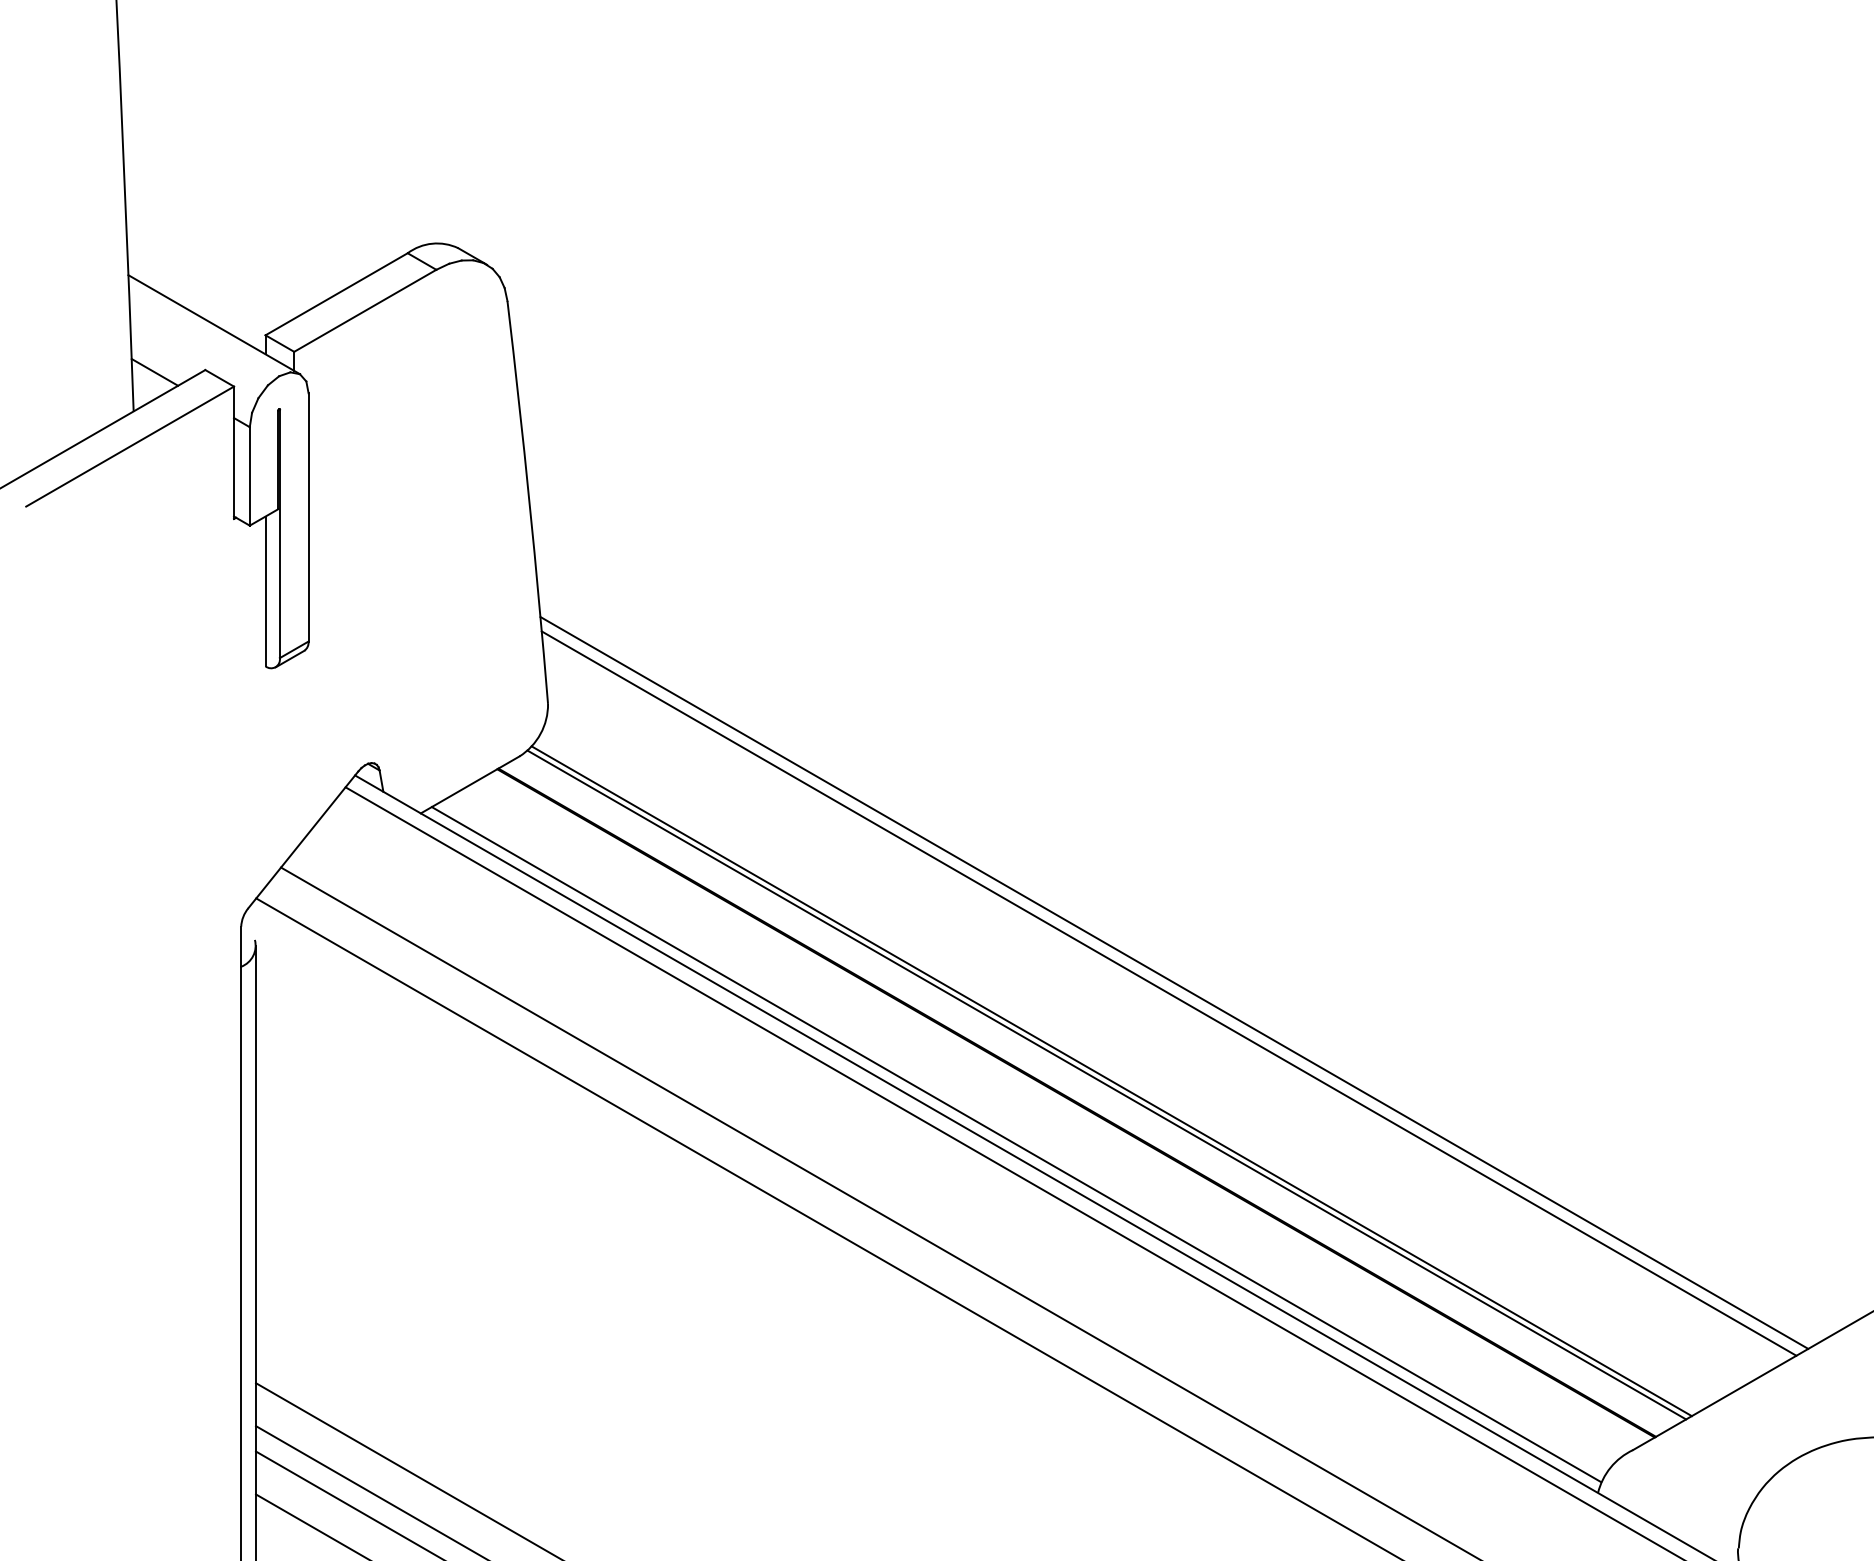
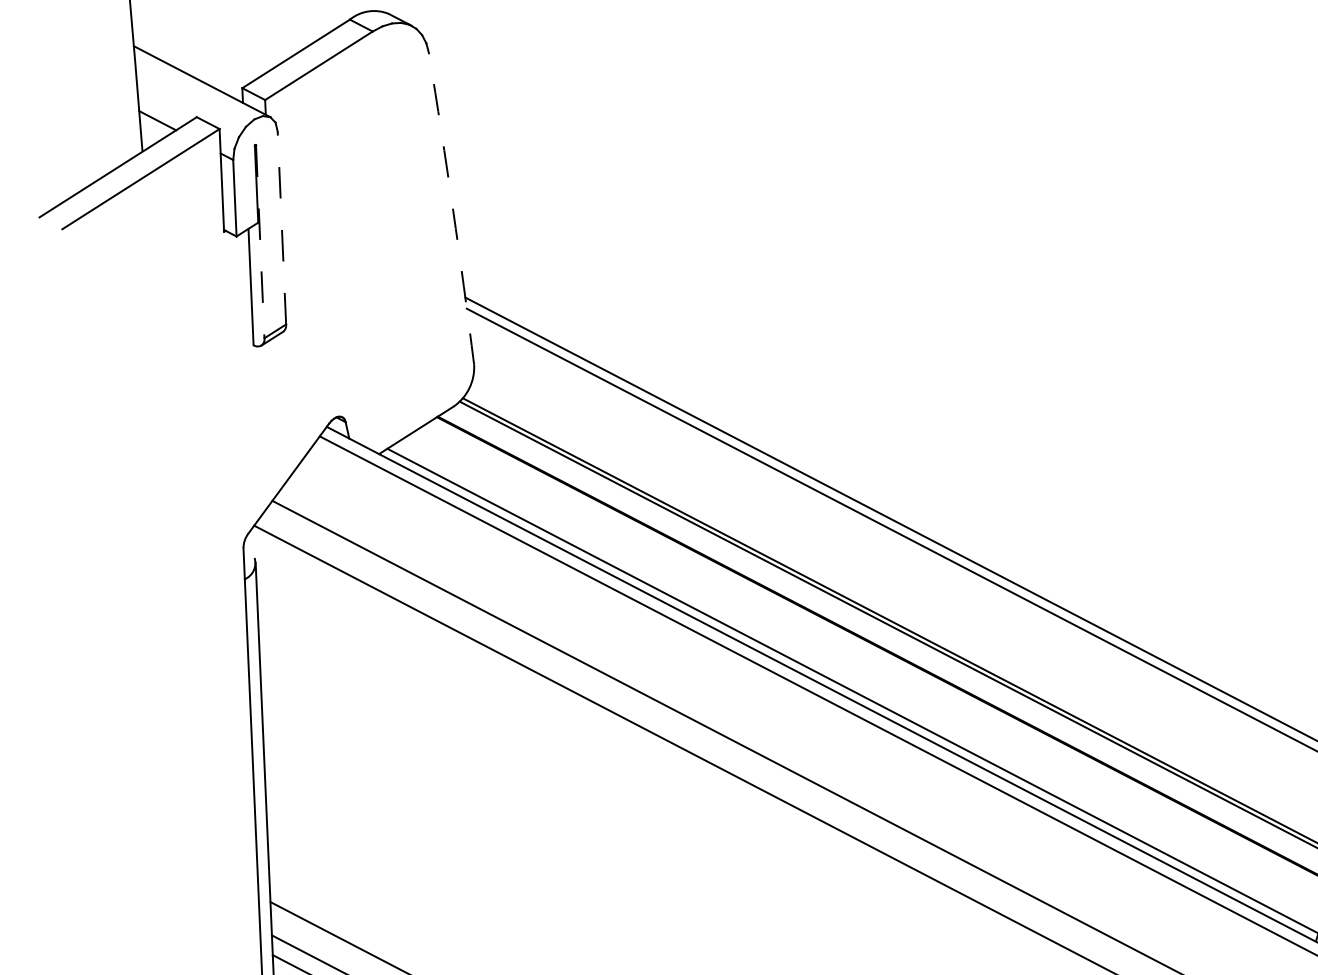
arc: (529, 502) -> (452, 209), solid -> dashed
line: (308, 516) -> (281, 227), solid -> dashed
line: (279, 534) -> (259, 242), solid -> dashed

